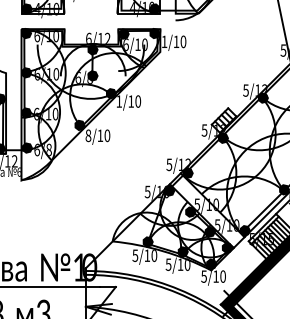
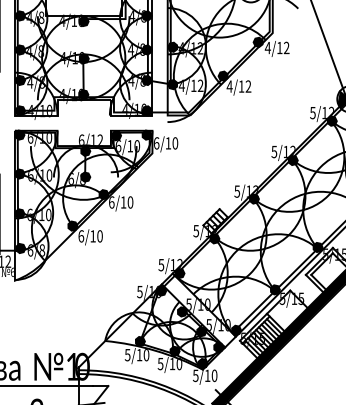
text: (164, 41) -> (156, 143), 1/10 -> 6/10
text: (118, 101) -> (111, 202), 1/10 -> 6/10
text: (88, 135) -> (81, 236), 8/10 -> 6/10

